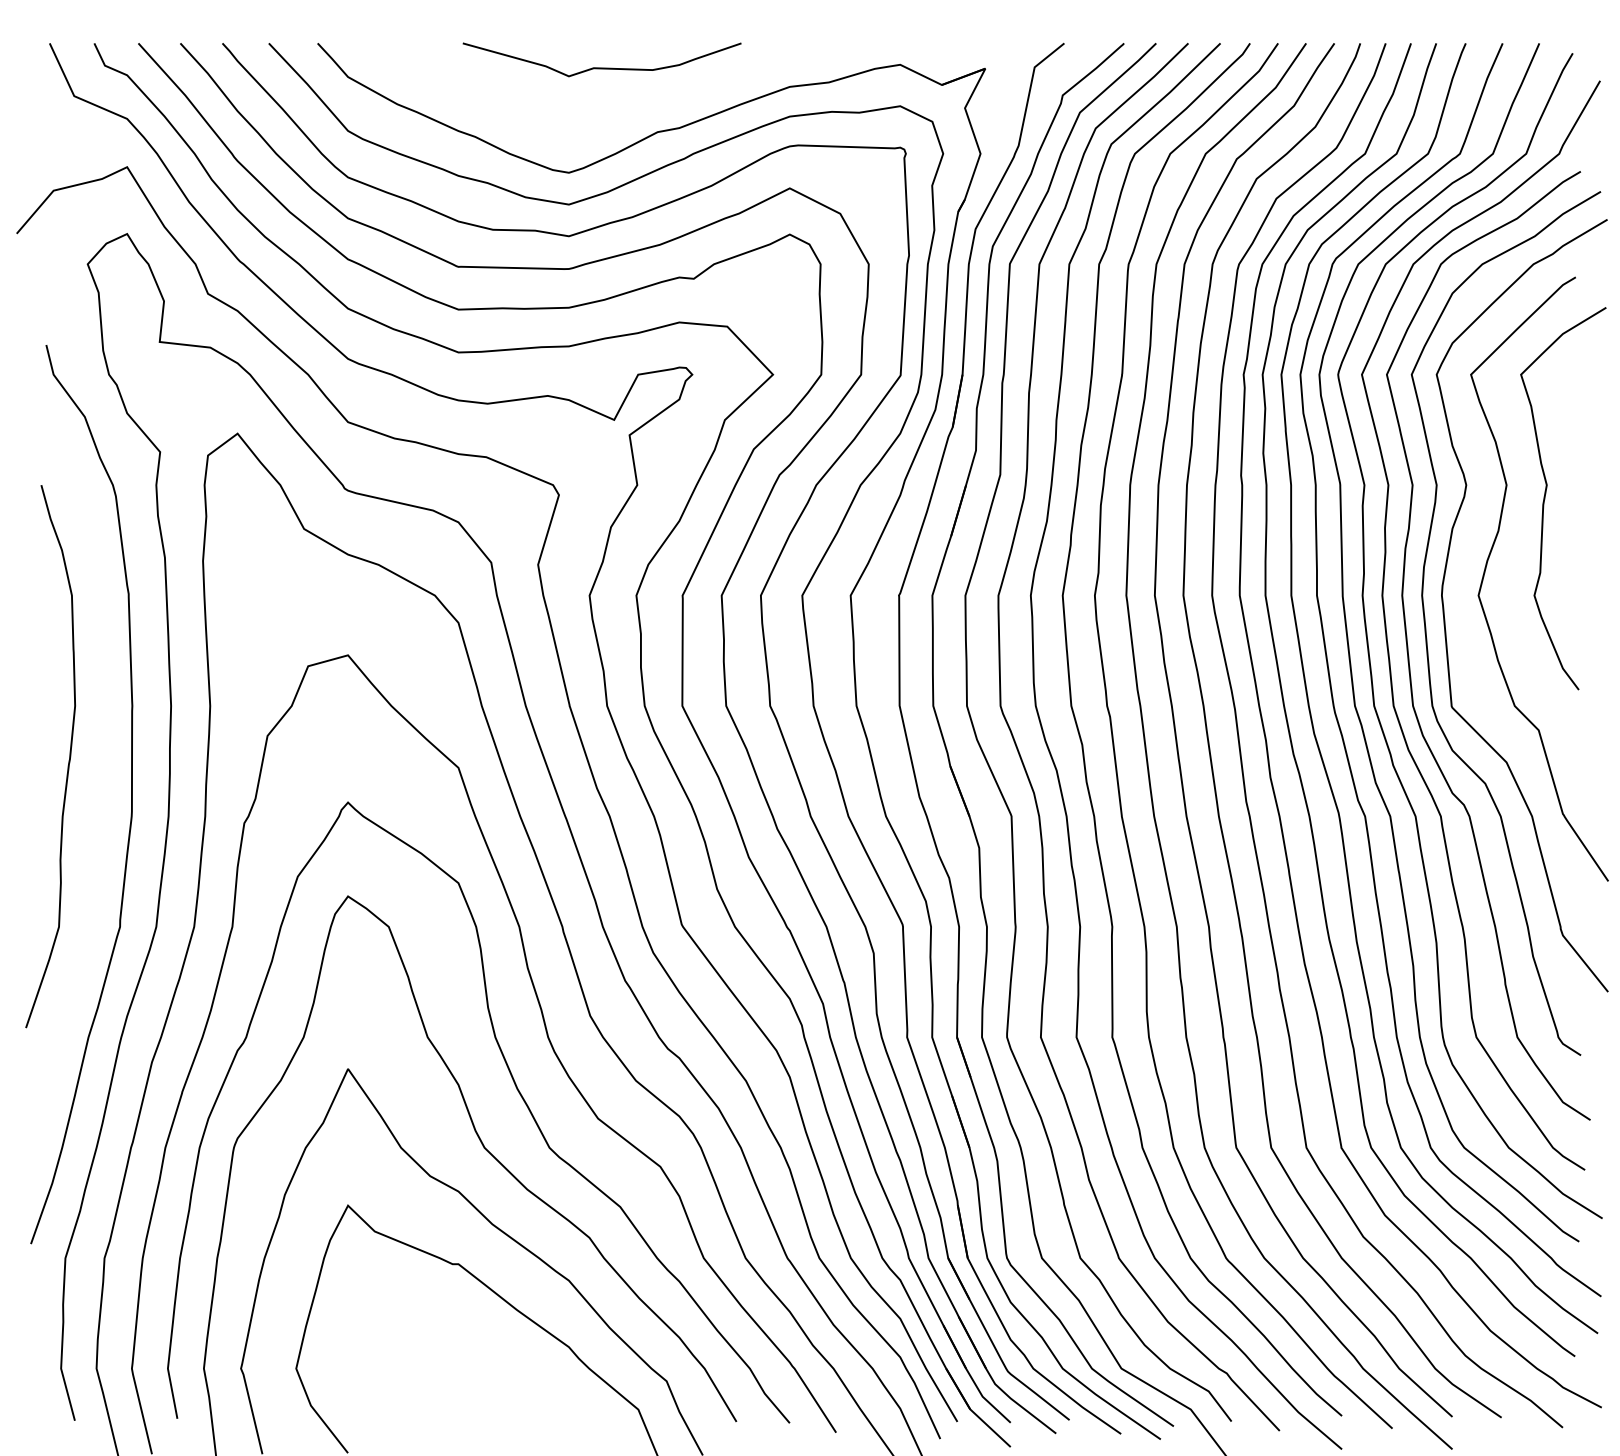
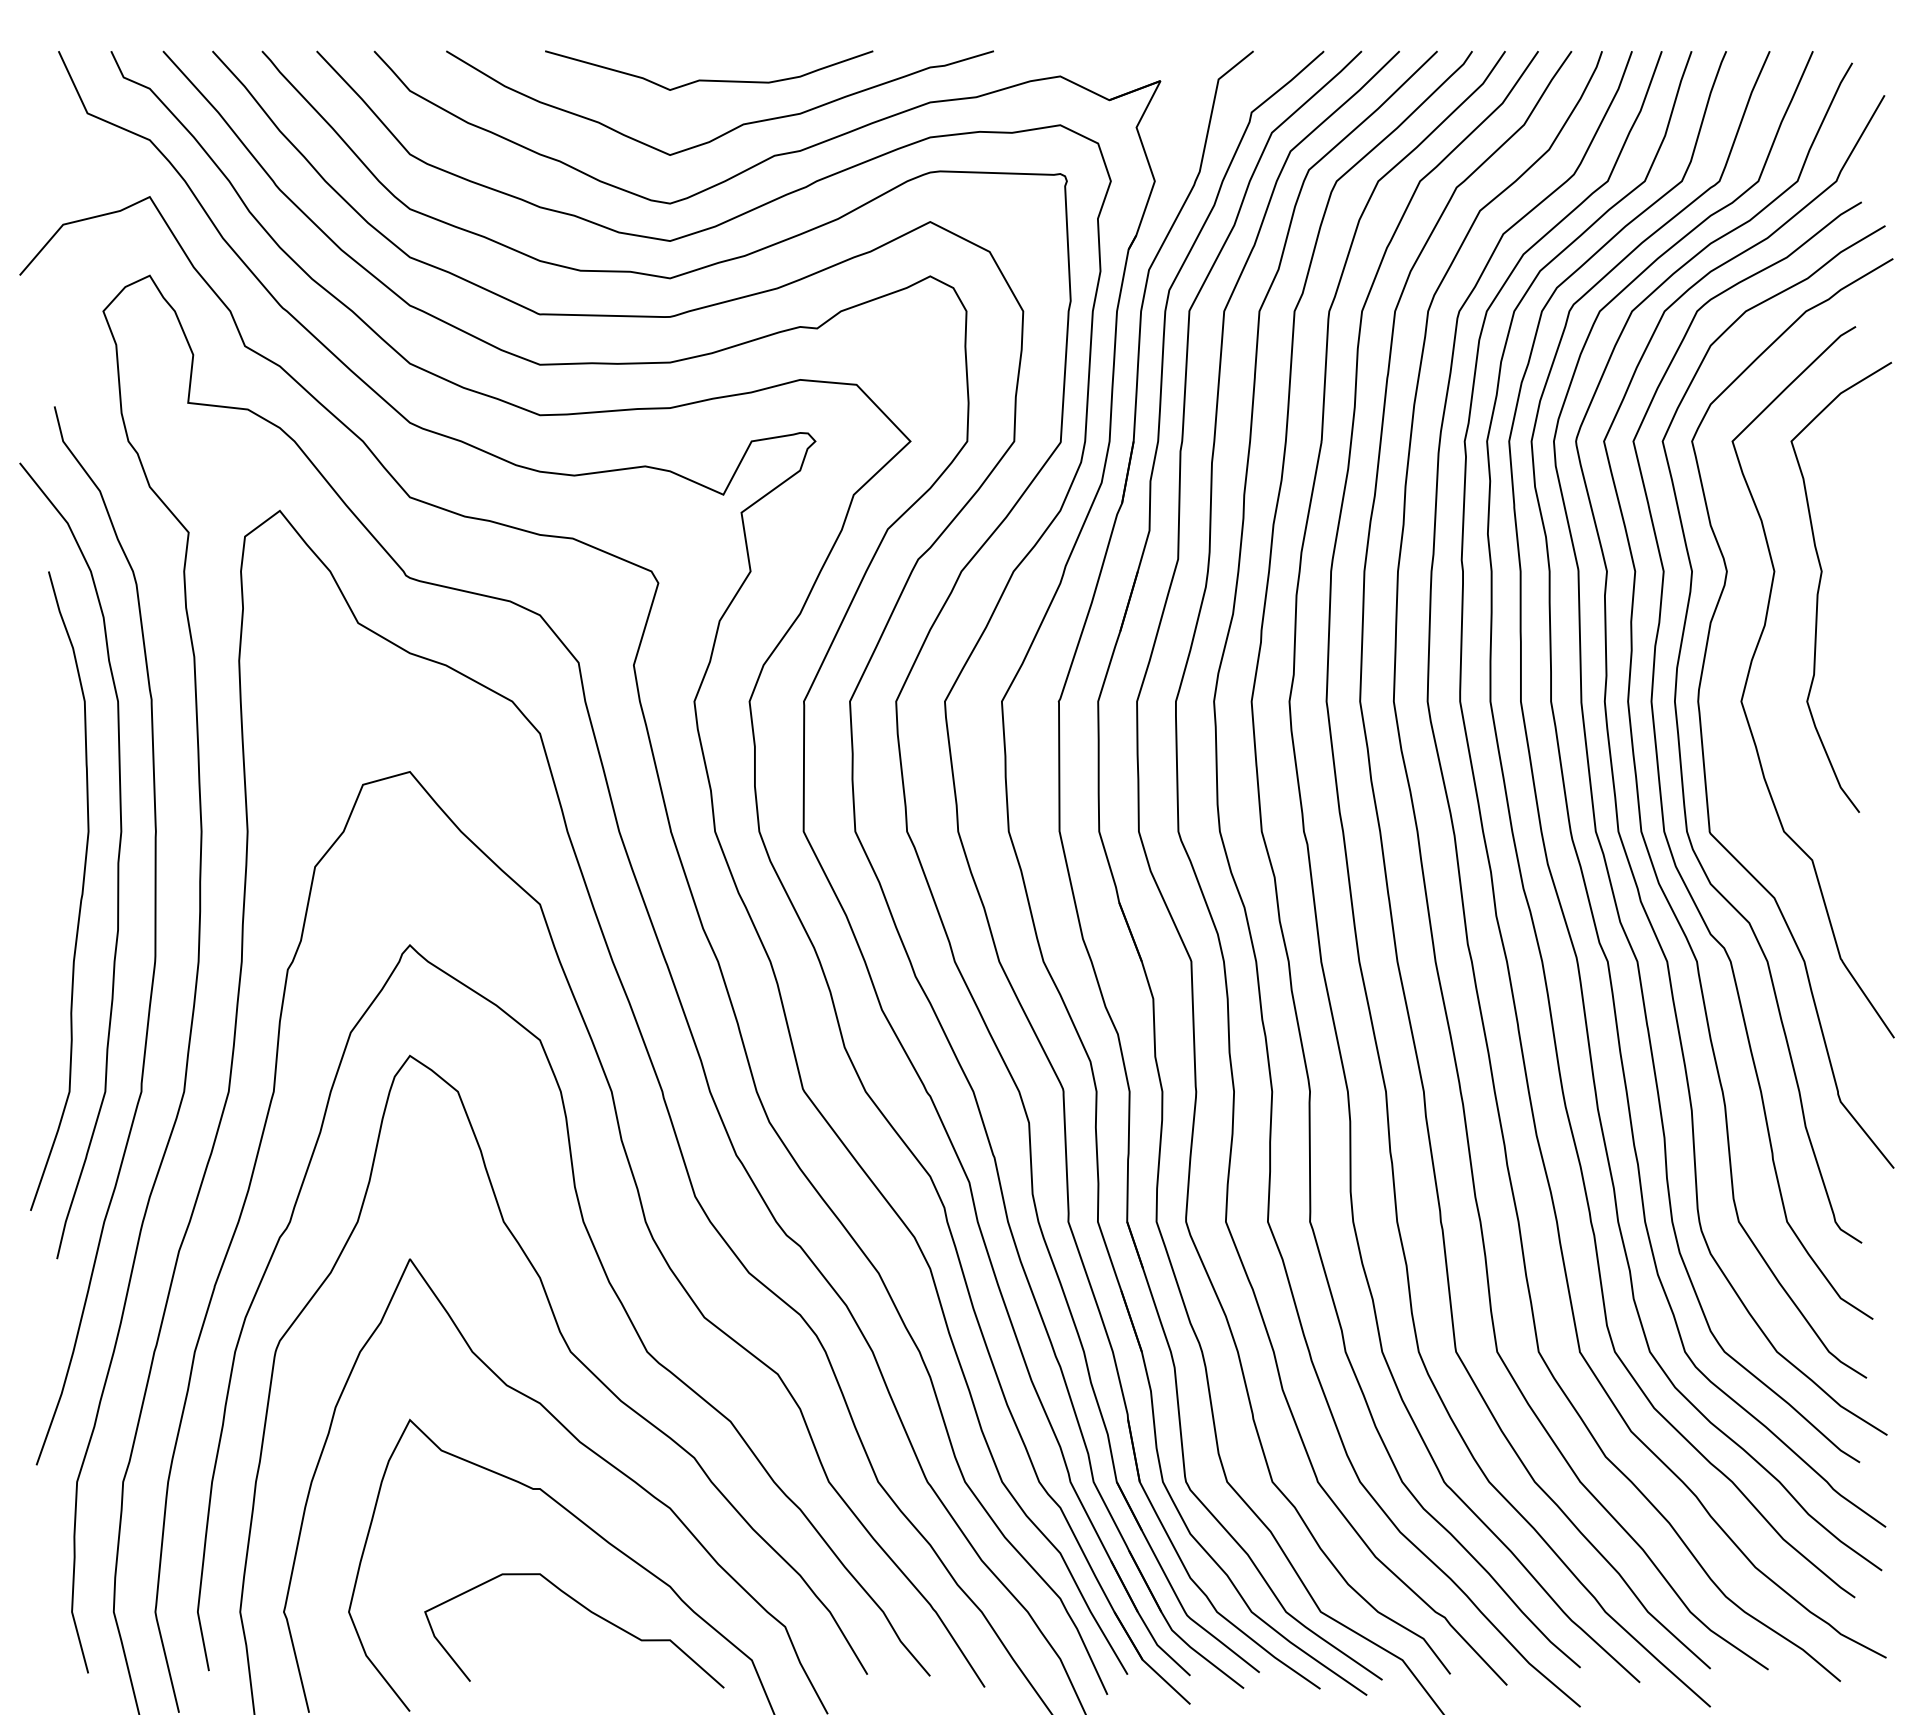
curve: (622, 109) -> (733, 128), added
curve: (99, 730) -> (117, 860), added
curve: (498, 1367) -> (587, 1610), added

